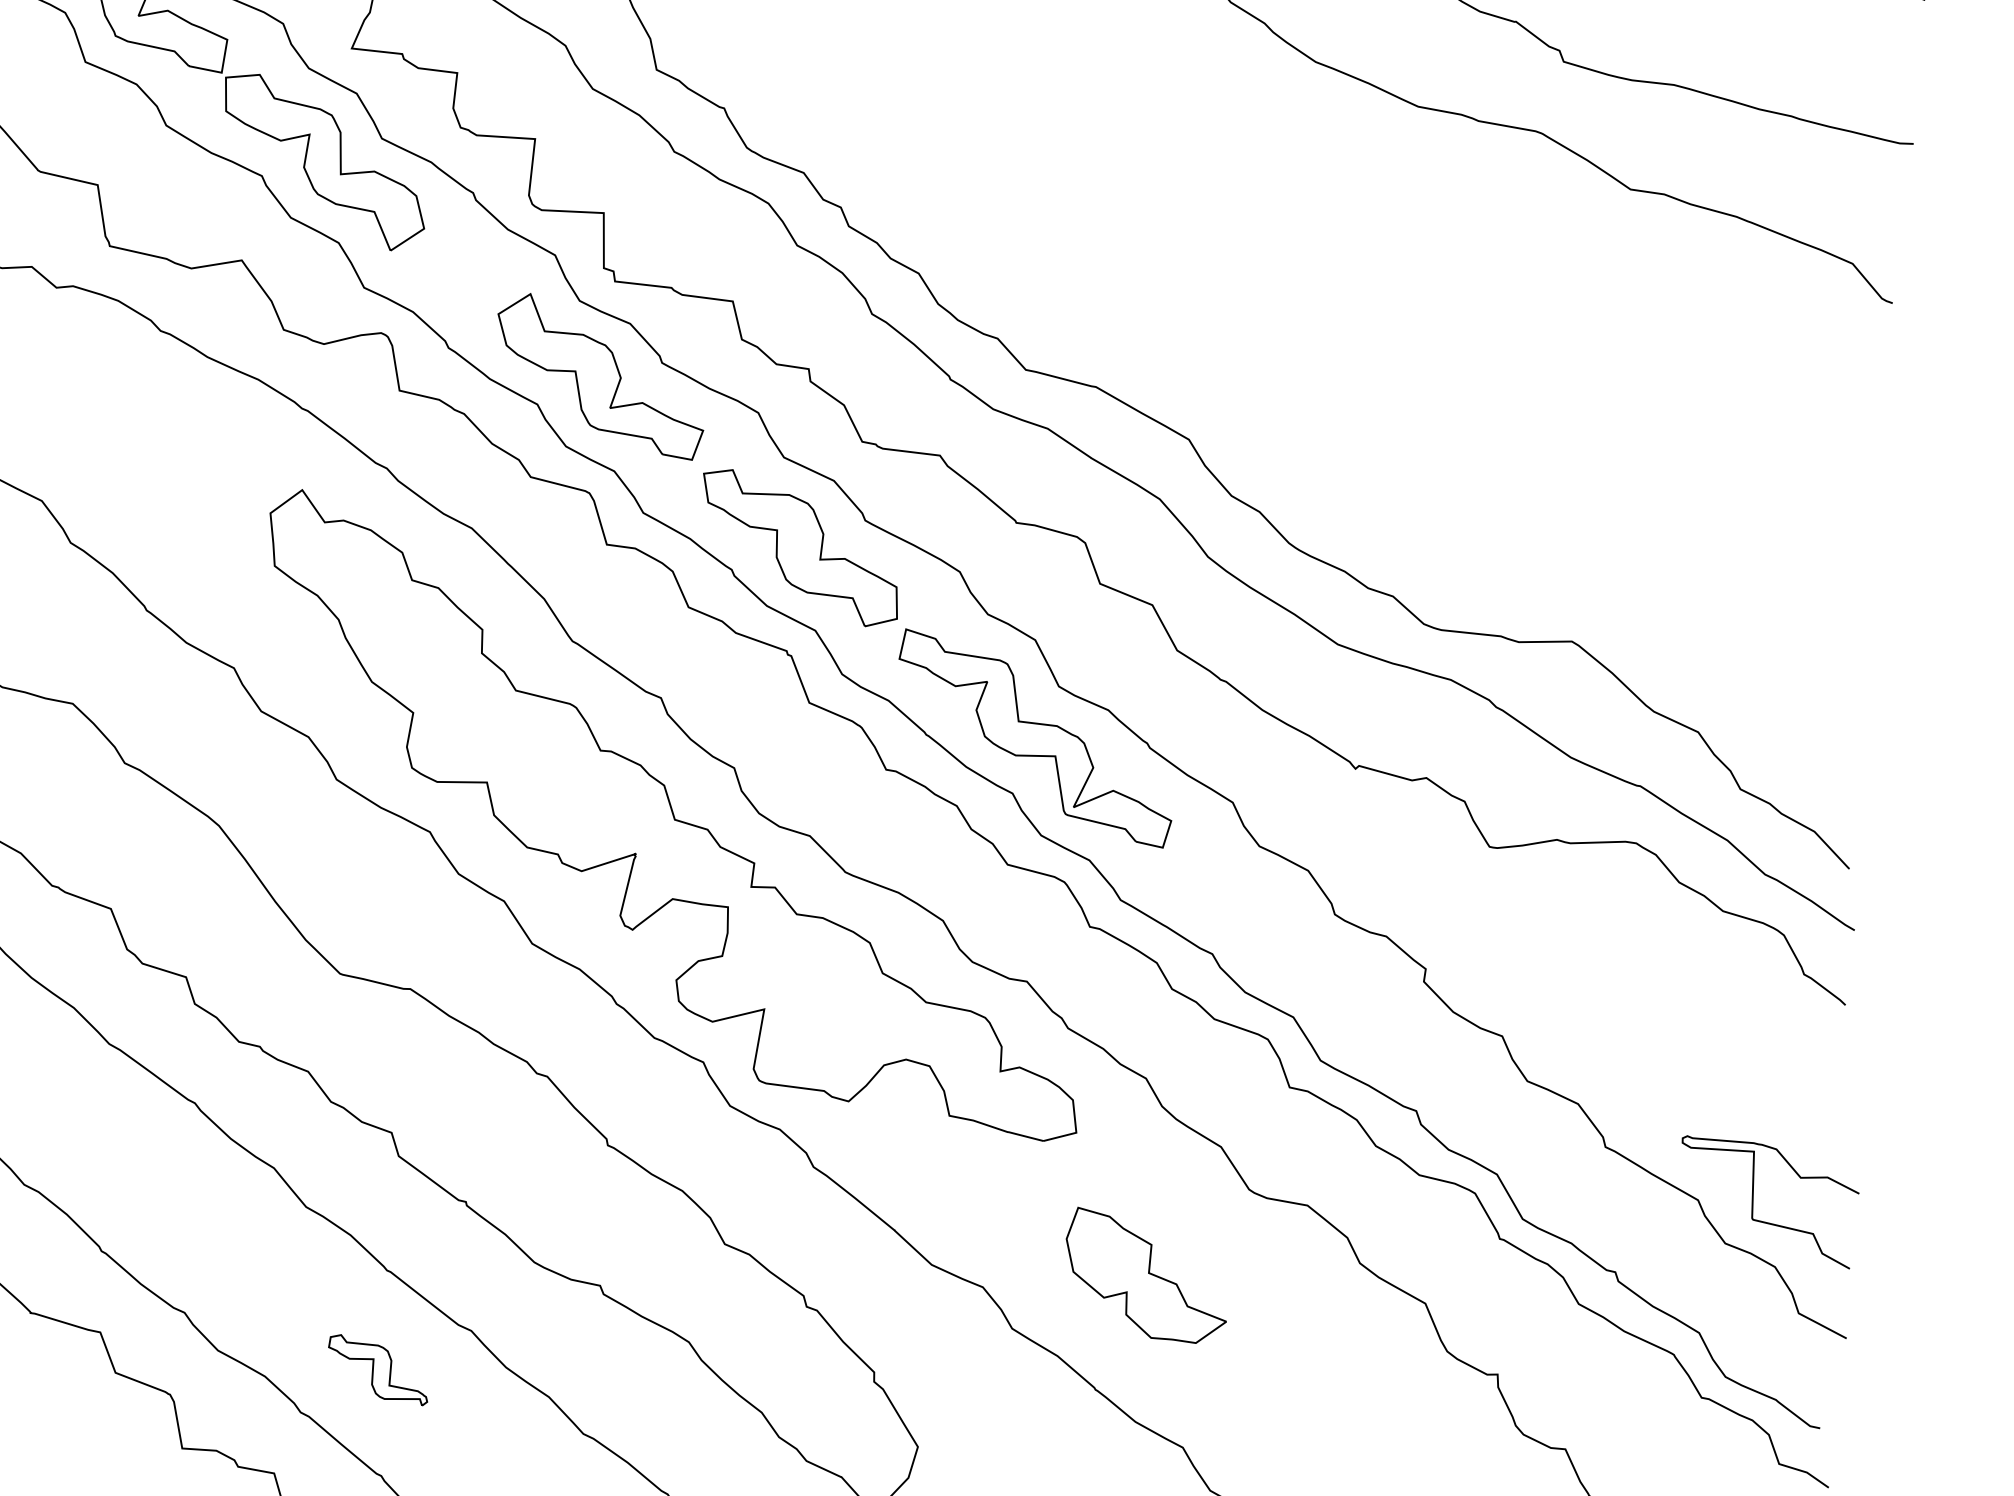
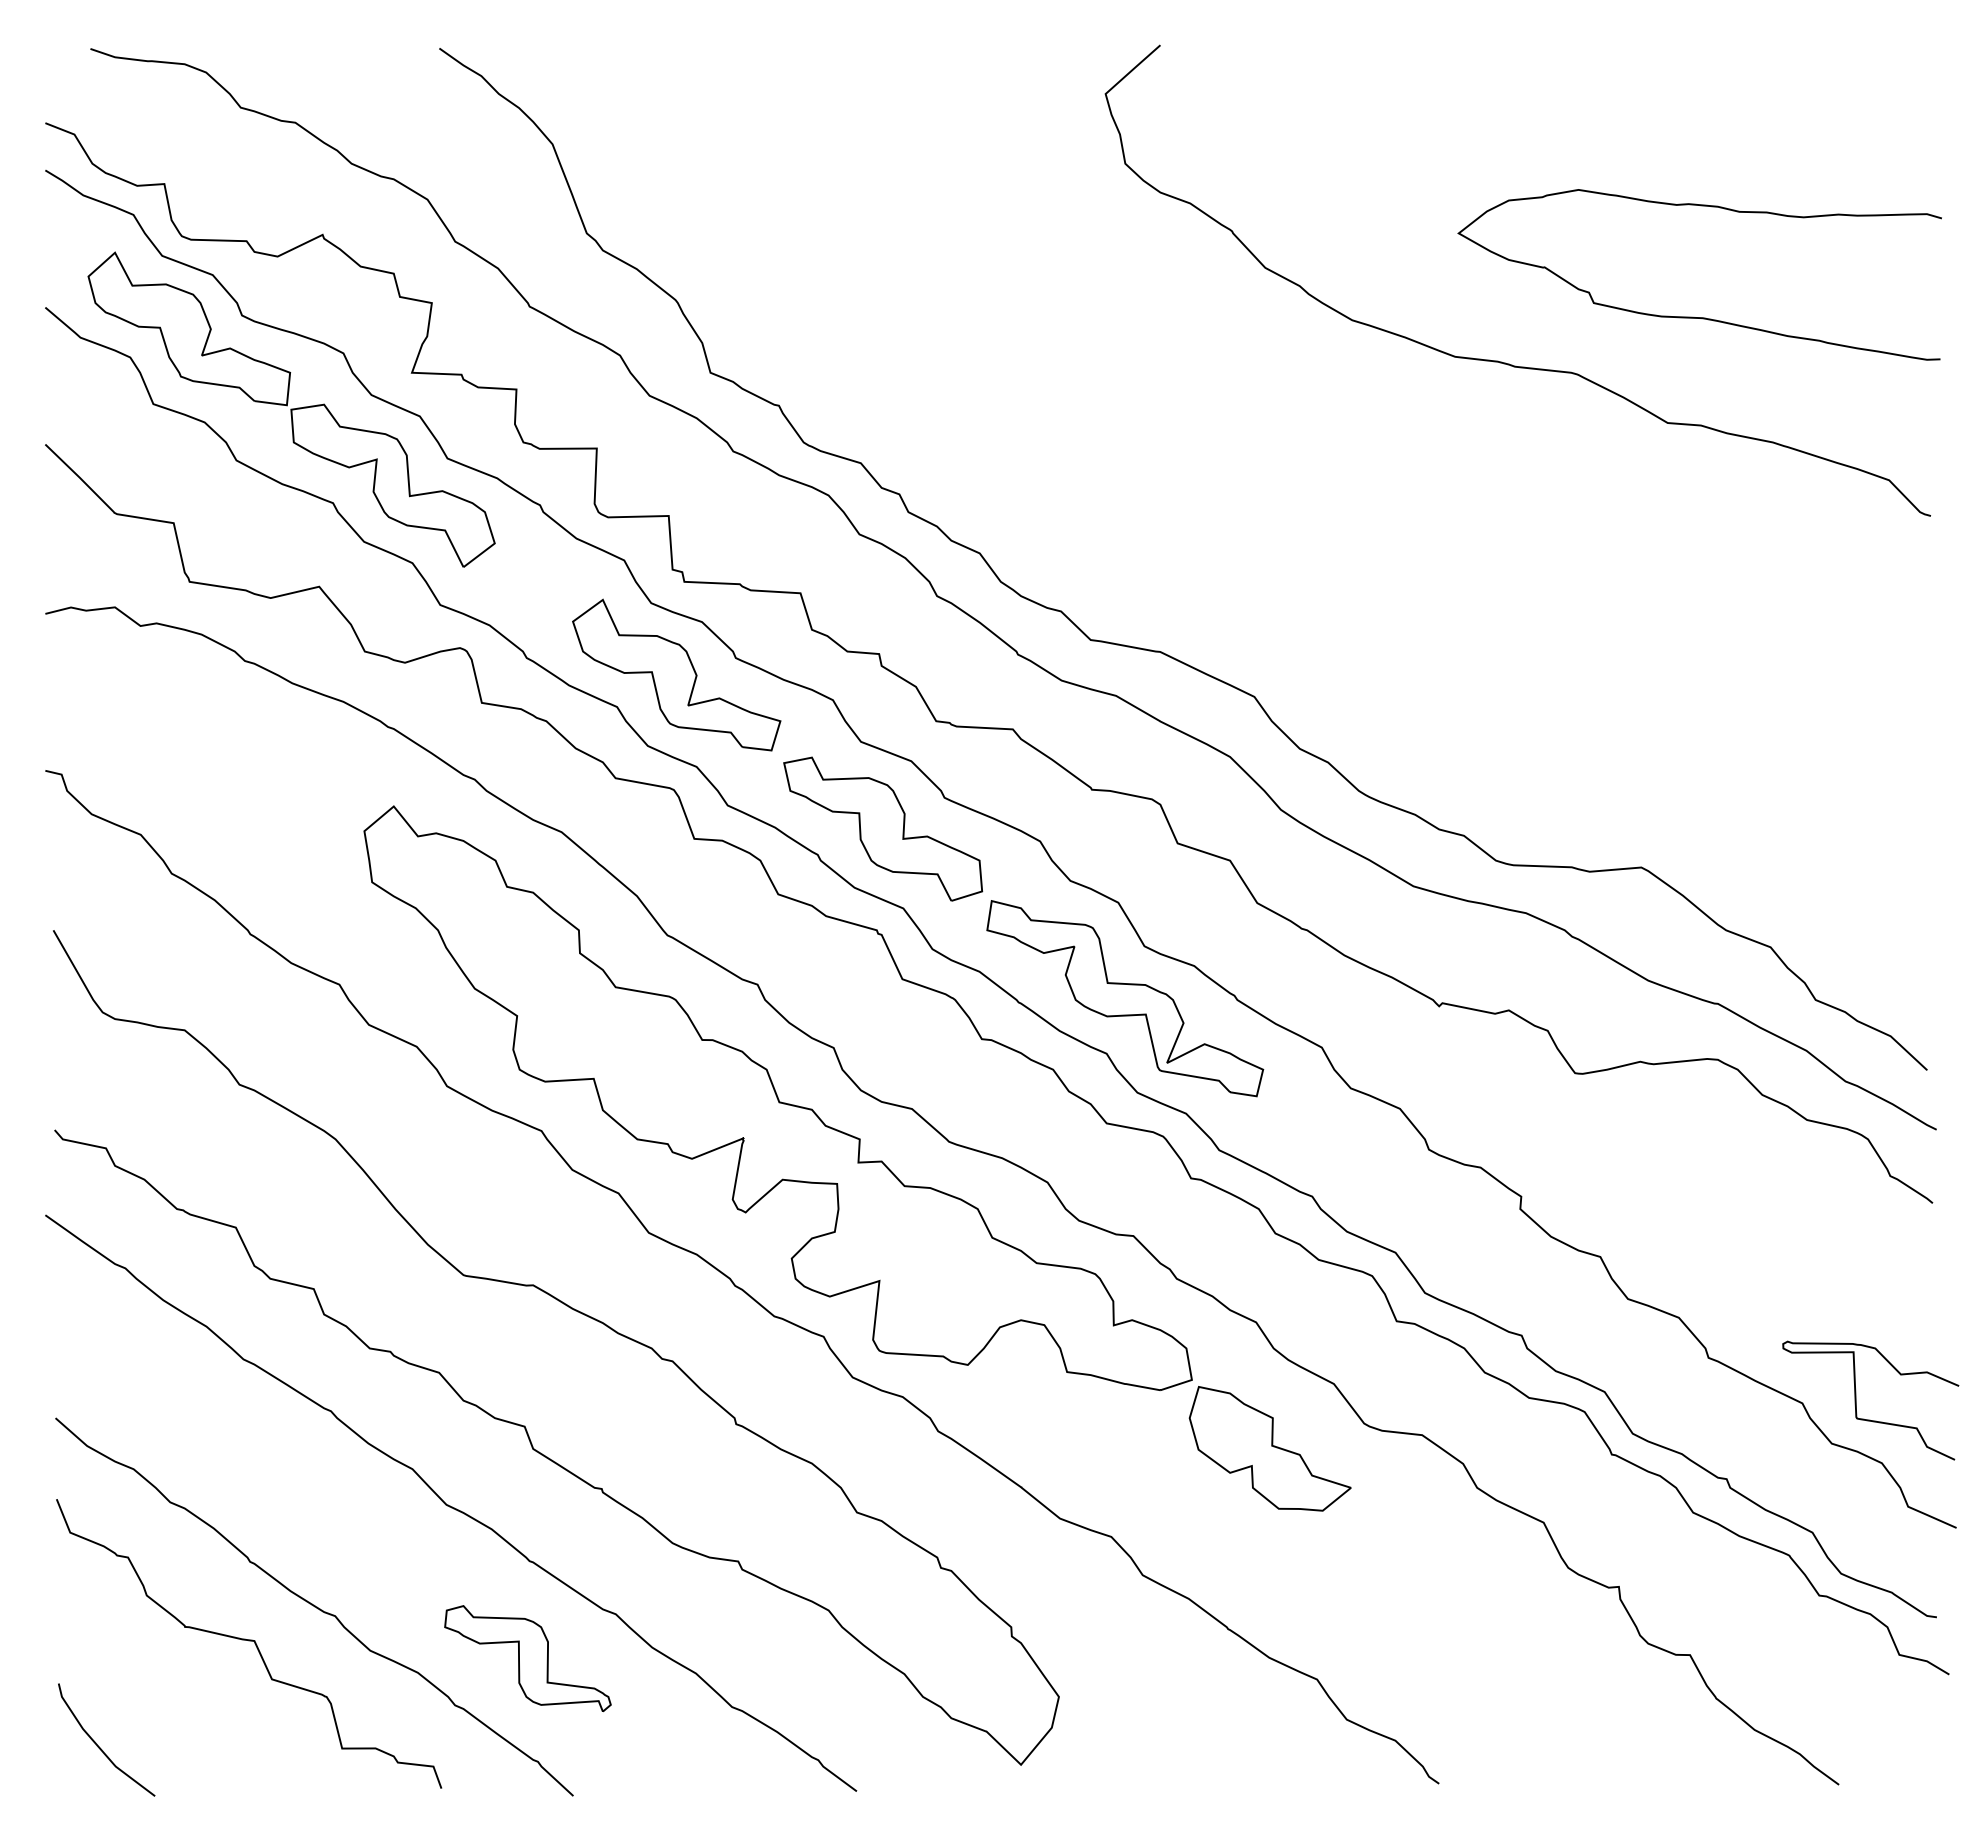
part: (1145, 1275) -> (1269, 1448), moved
part: (377, 1369) -> (527, 1658), size x1.67

